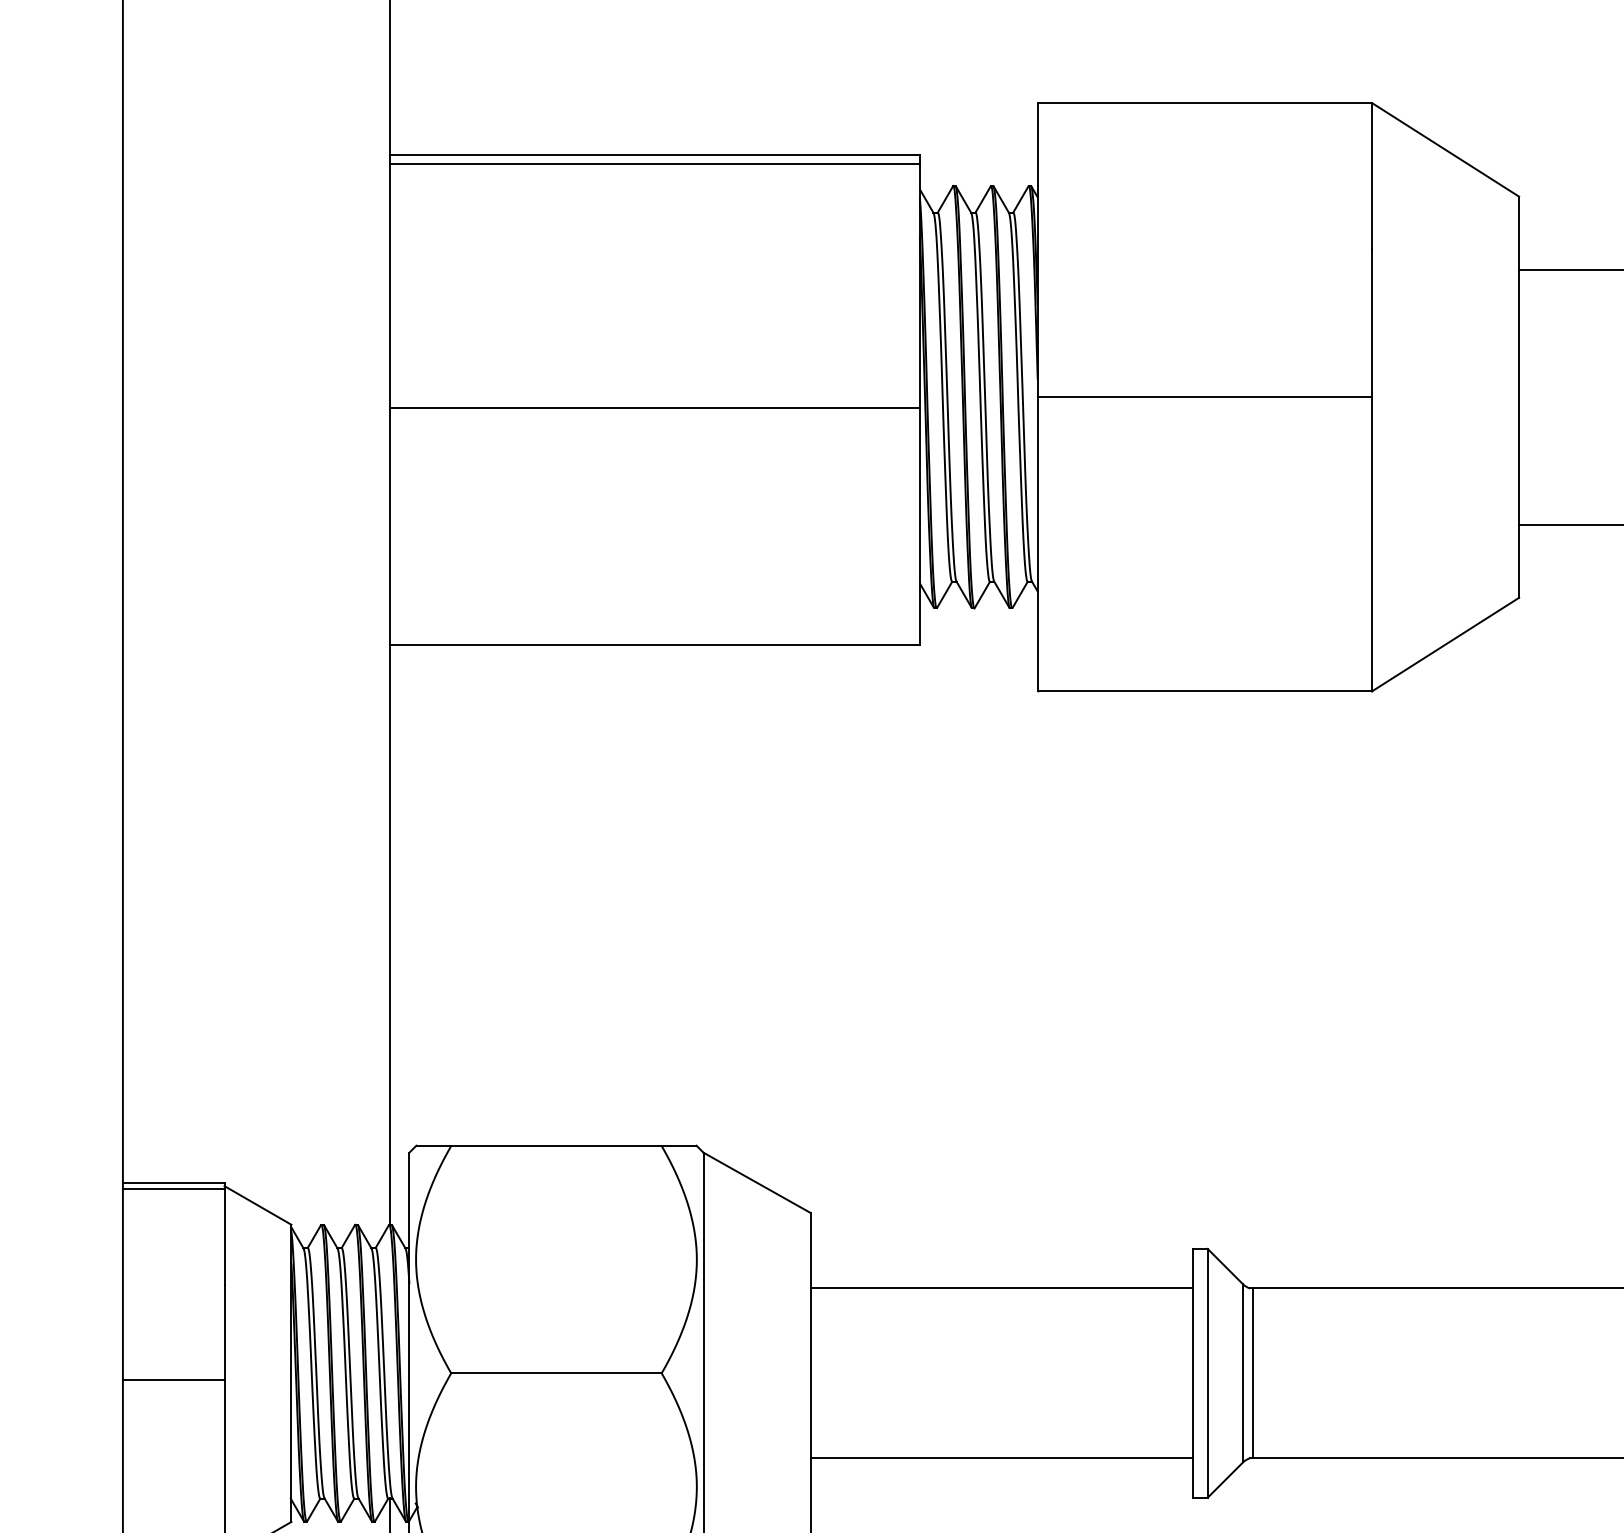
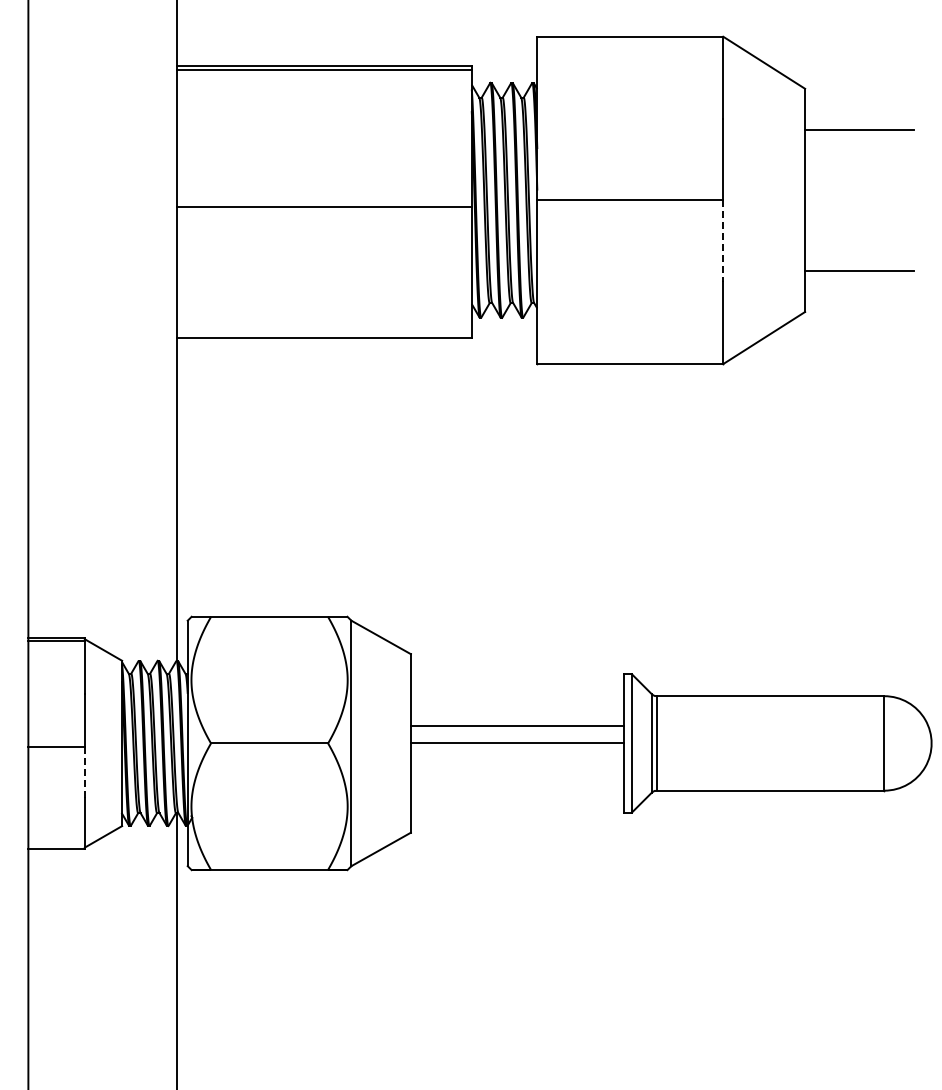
line: (1372, 471) -> (723, 241), solid -> dashed
line: (1000, 1288) -> (516, 726), moved
line: (223, 1425) -> (84, 772), solid -> dashed
line: (1000, 1457) -> (516, 742), moved

